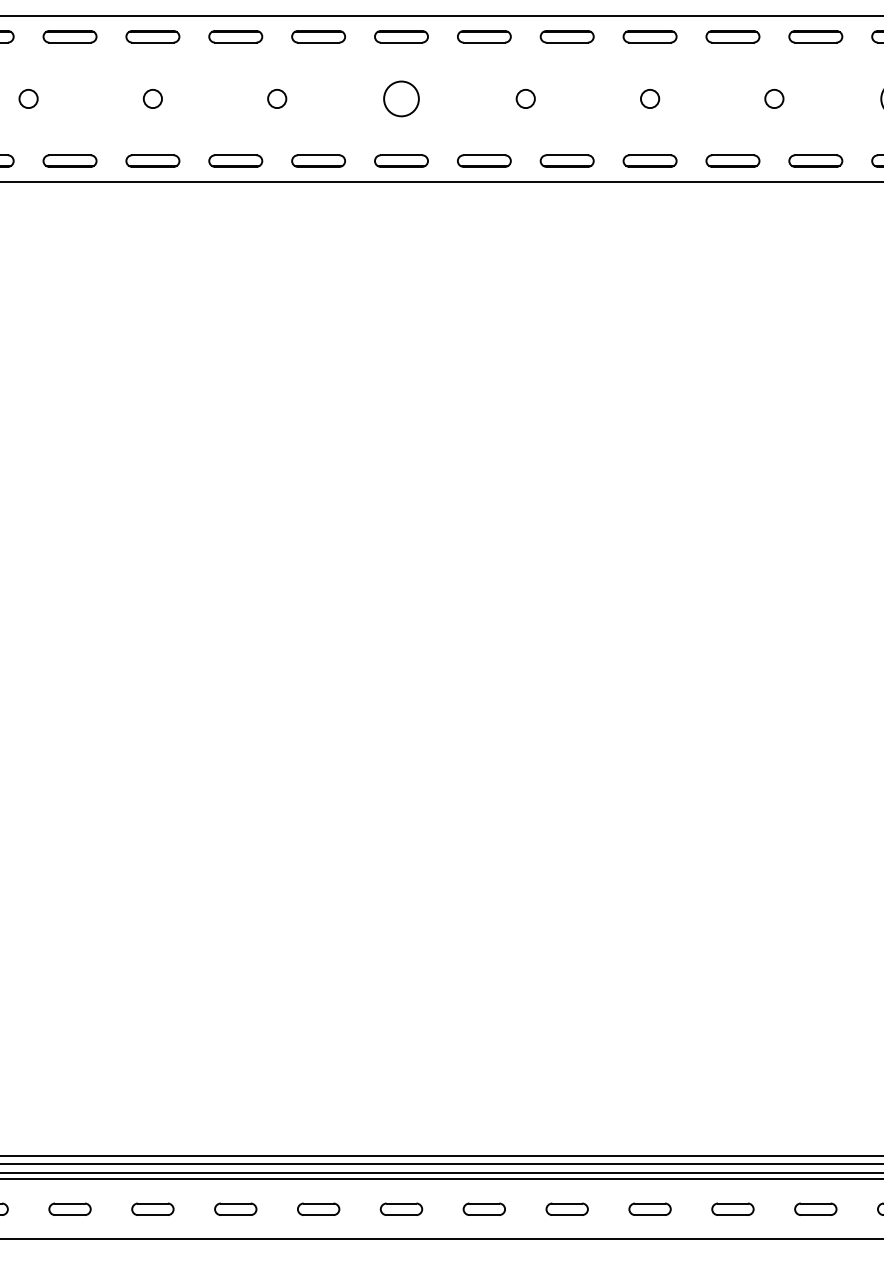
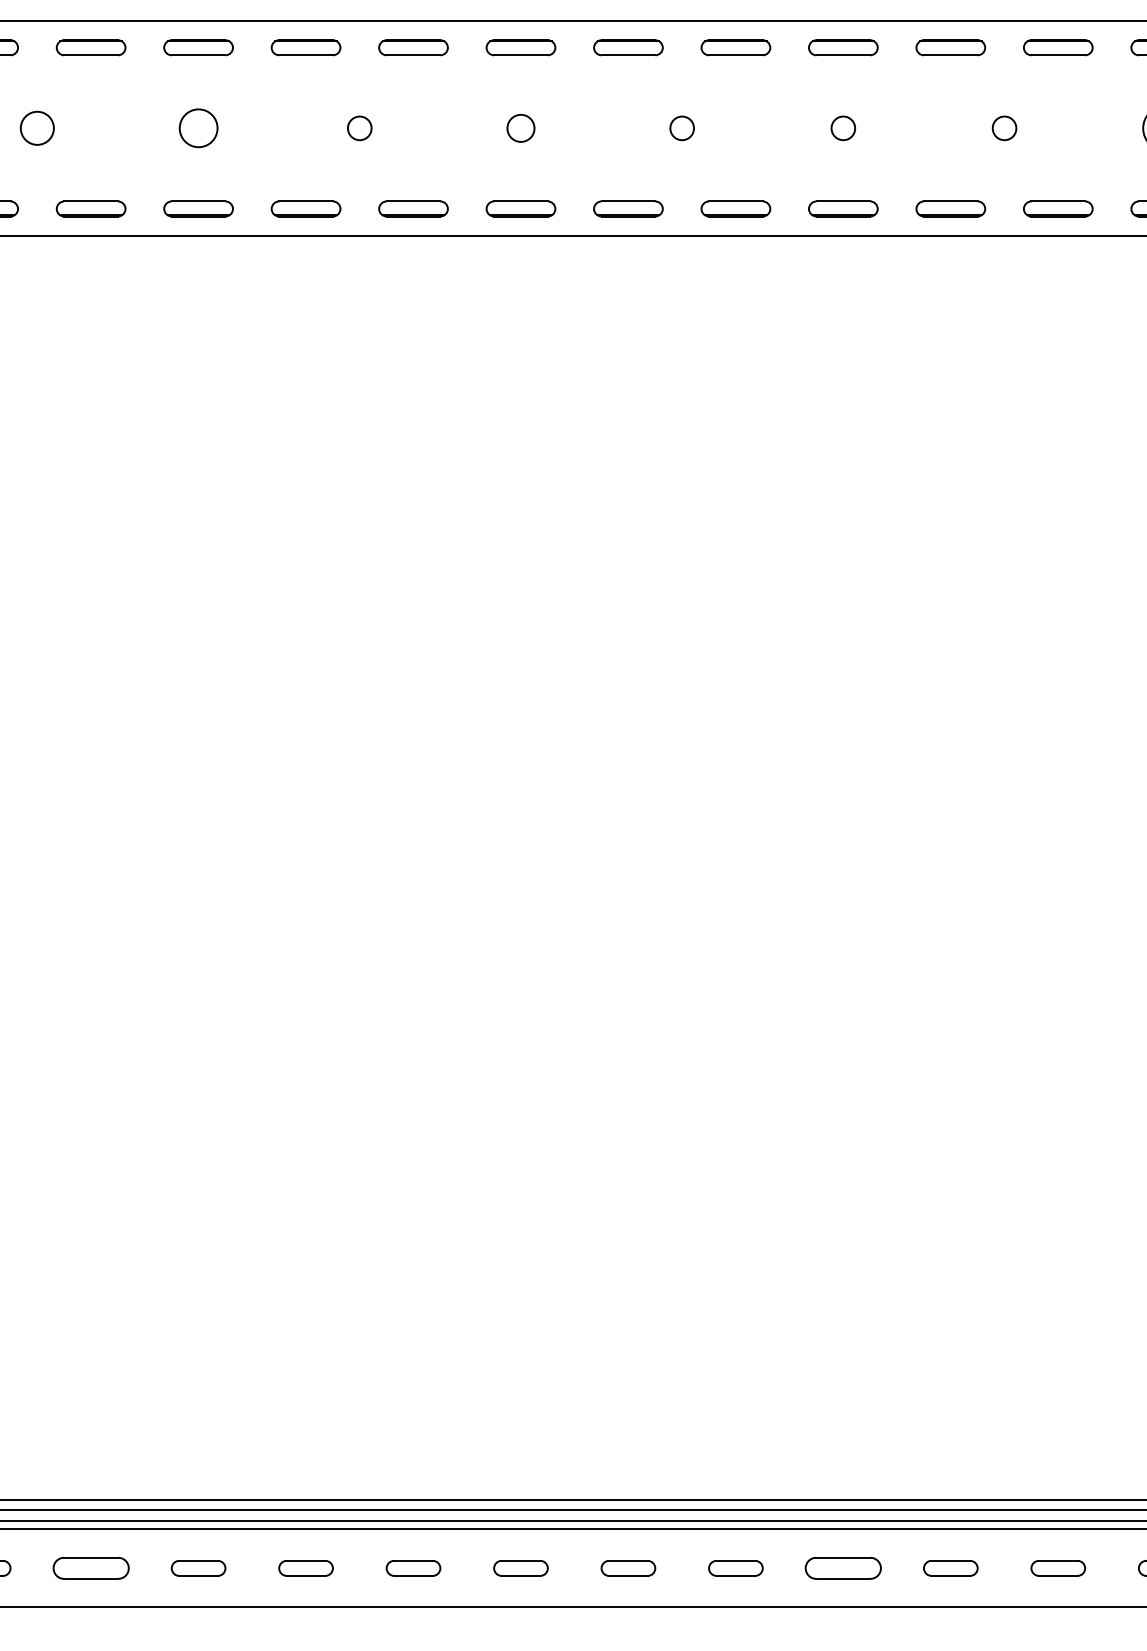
circle: (401, 98) -> (520, 127), size x0.6
circle: (28, 99) -> (37, 128), size x1.4
circle: (152, 99) -> (198, 128), size x1.6
part: (69, 1209) -> (90, 1568), size x1.4
part: (650, 1209) -> (843, 1568), size x1.4

